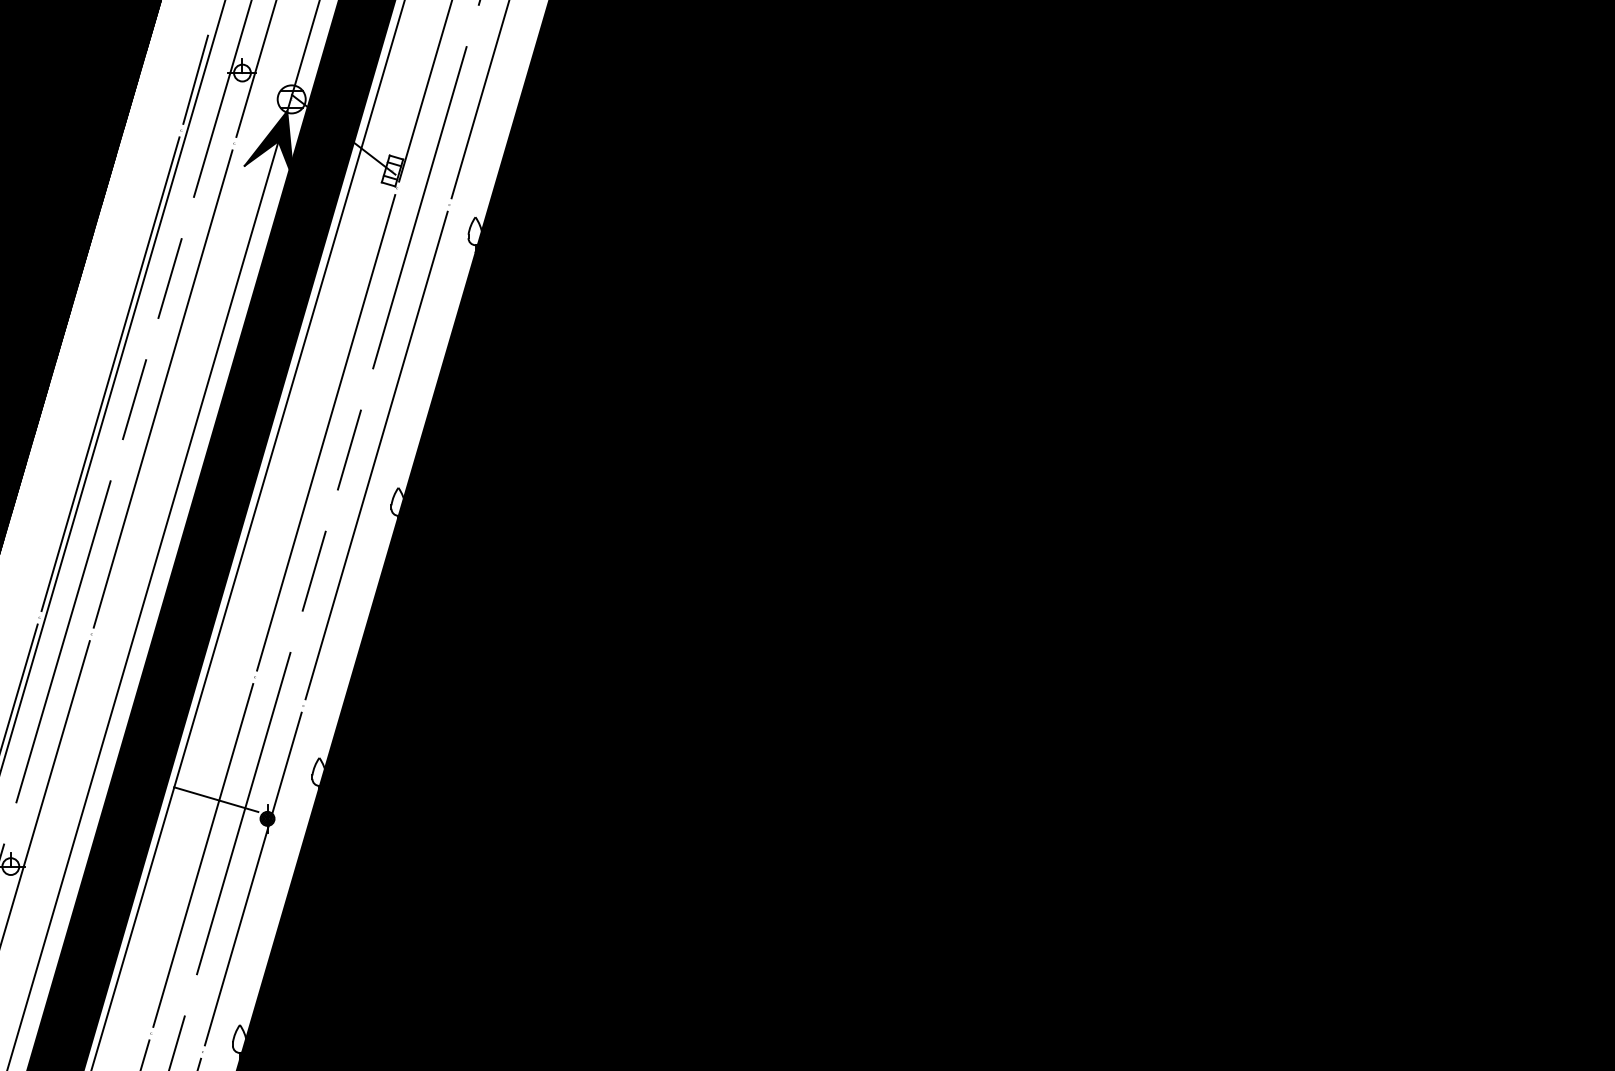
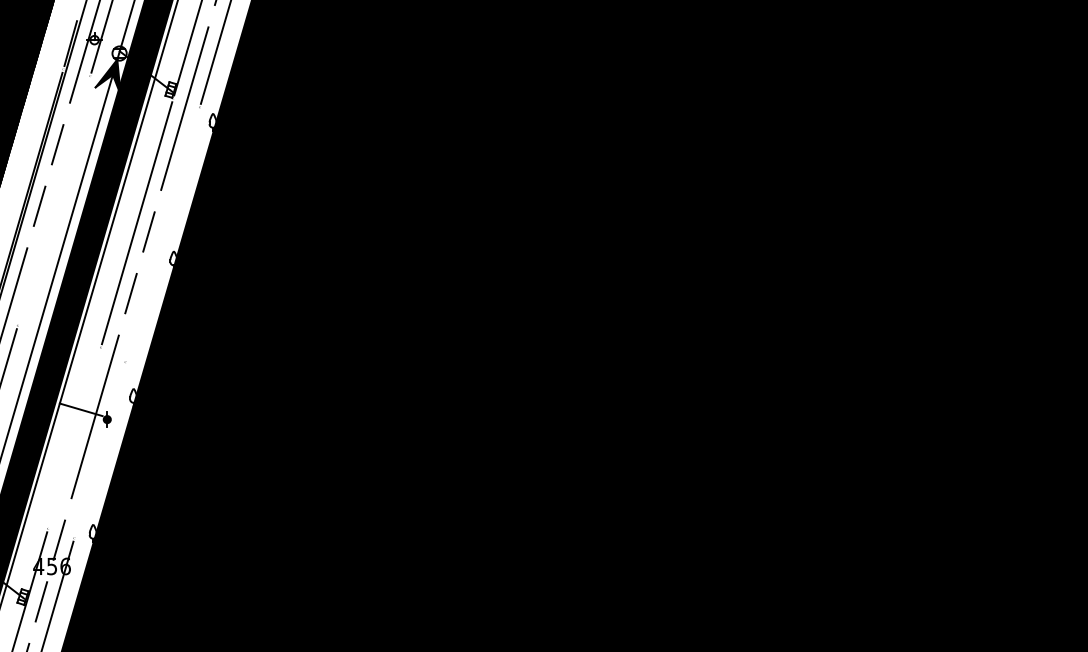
line: (161, 388) -> (53, 200), removed
line: (376, 455) -> (162, 234), removed
line: (203, 855) -> (74, 438), removed
line: (252, 877) -> (99, 449), removed

